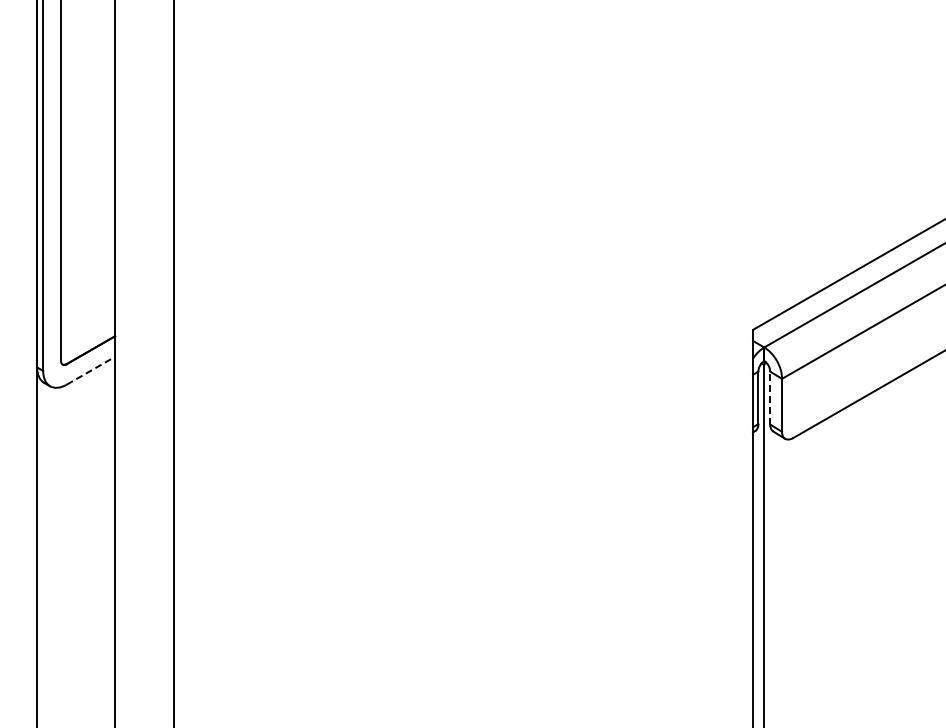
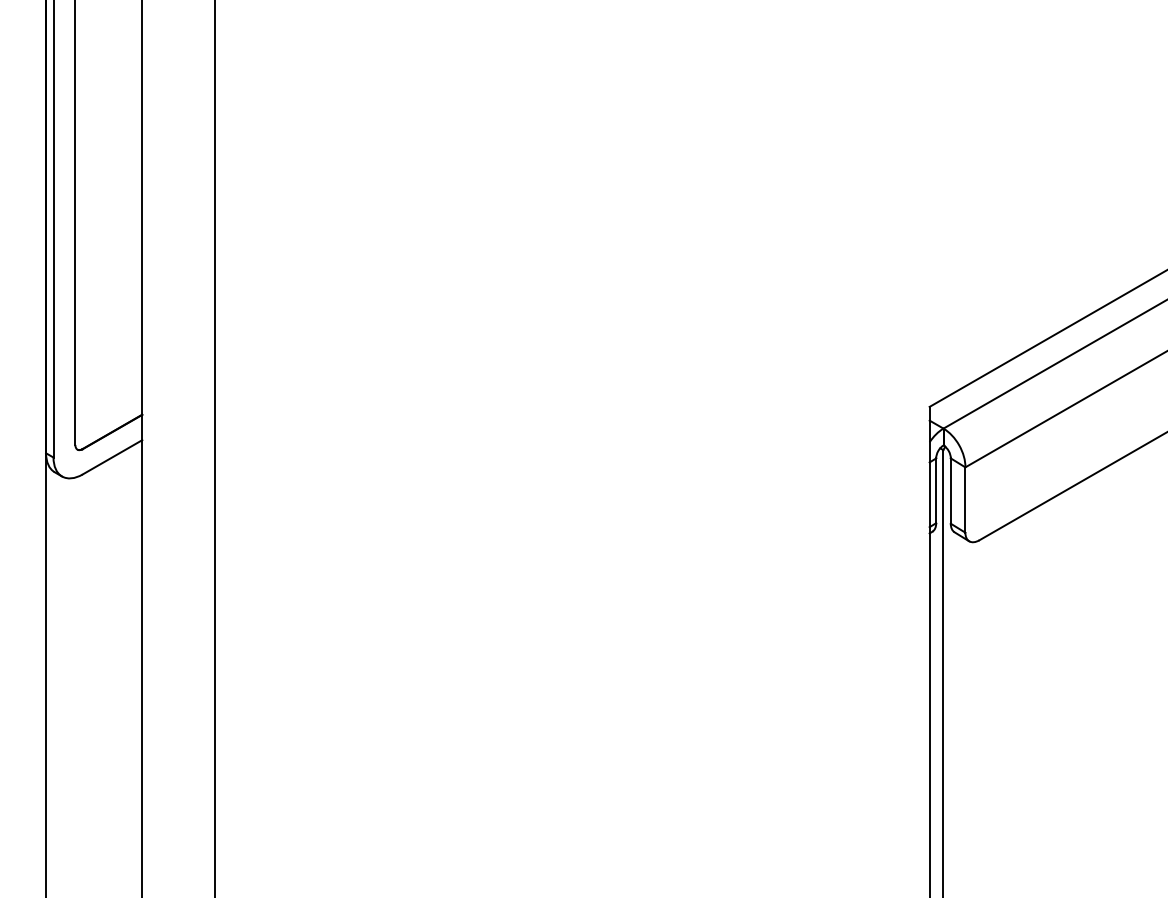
line: (90, 370) -> (111, 457), dashed -> solid
line: (770, 397) -> (951, 490), dashed -> solid

